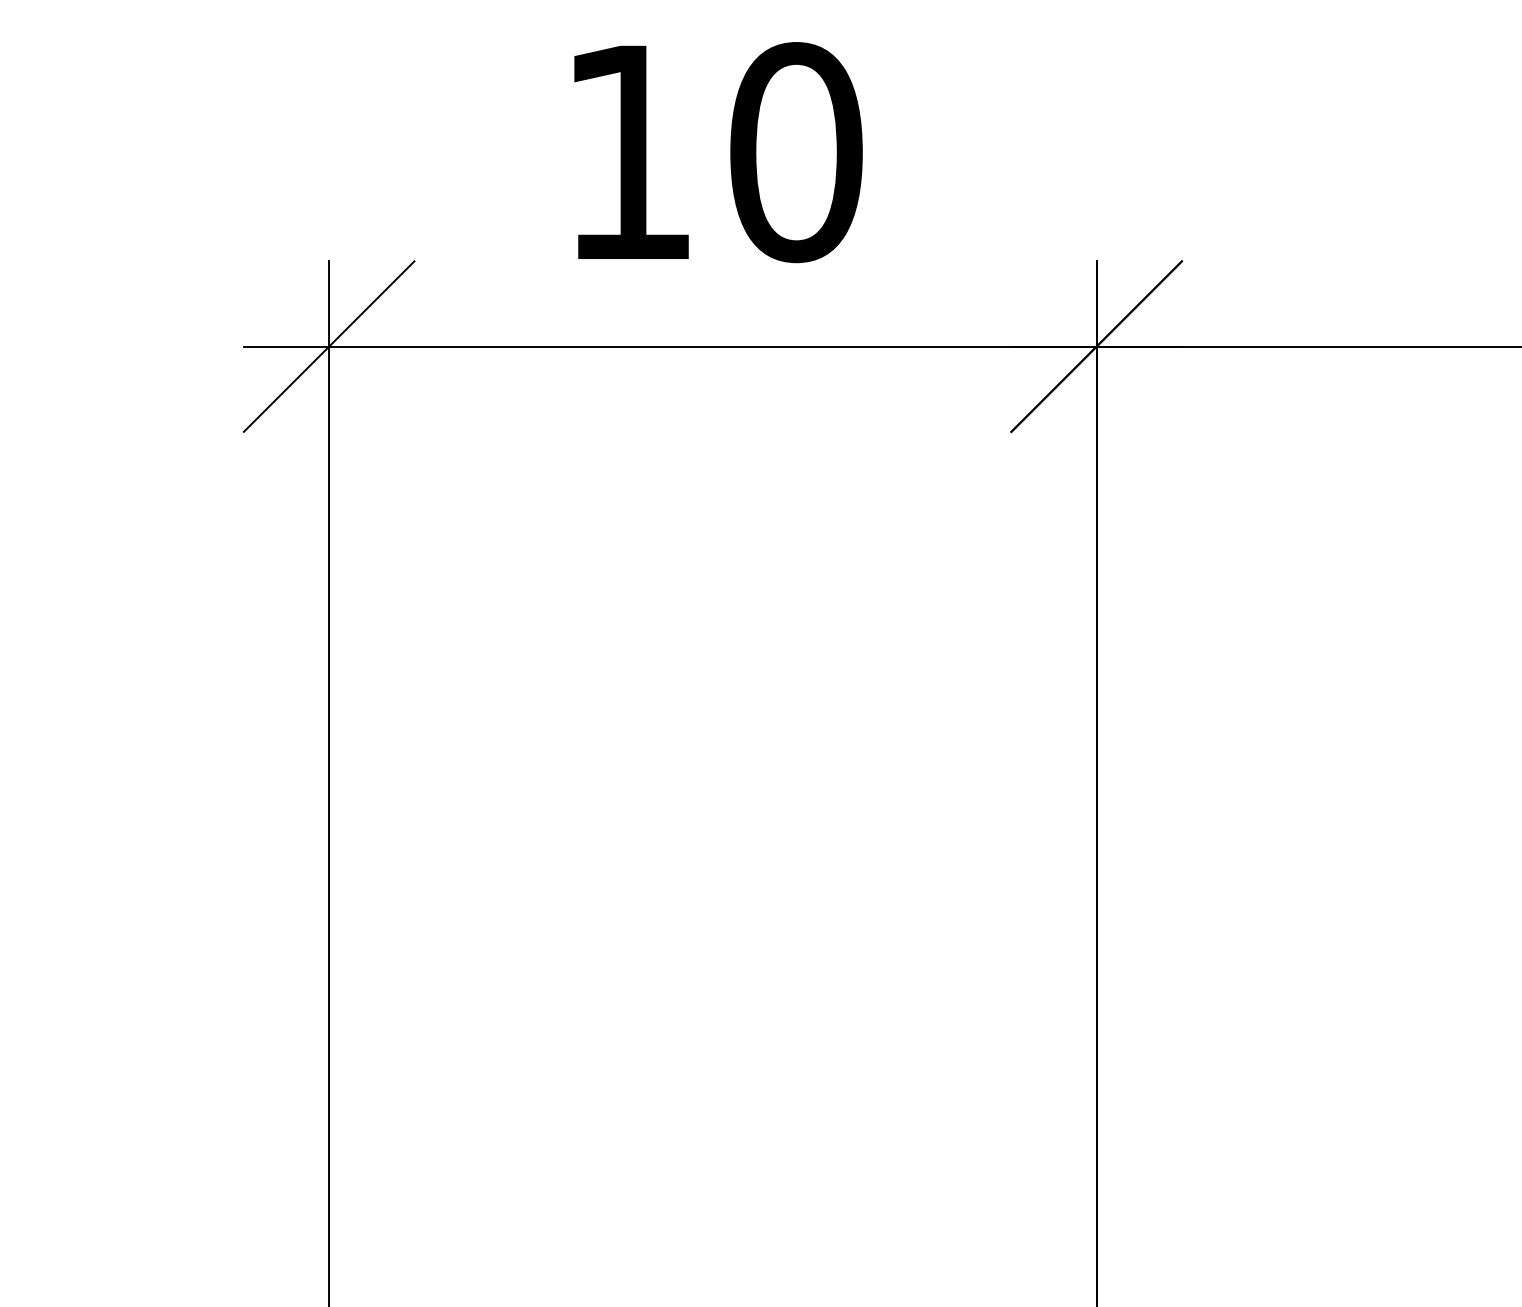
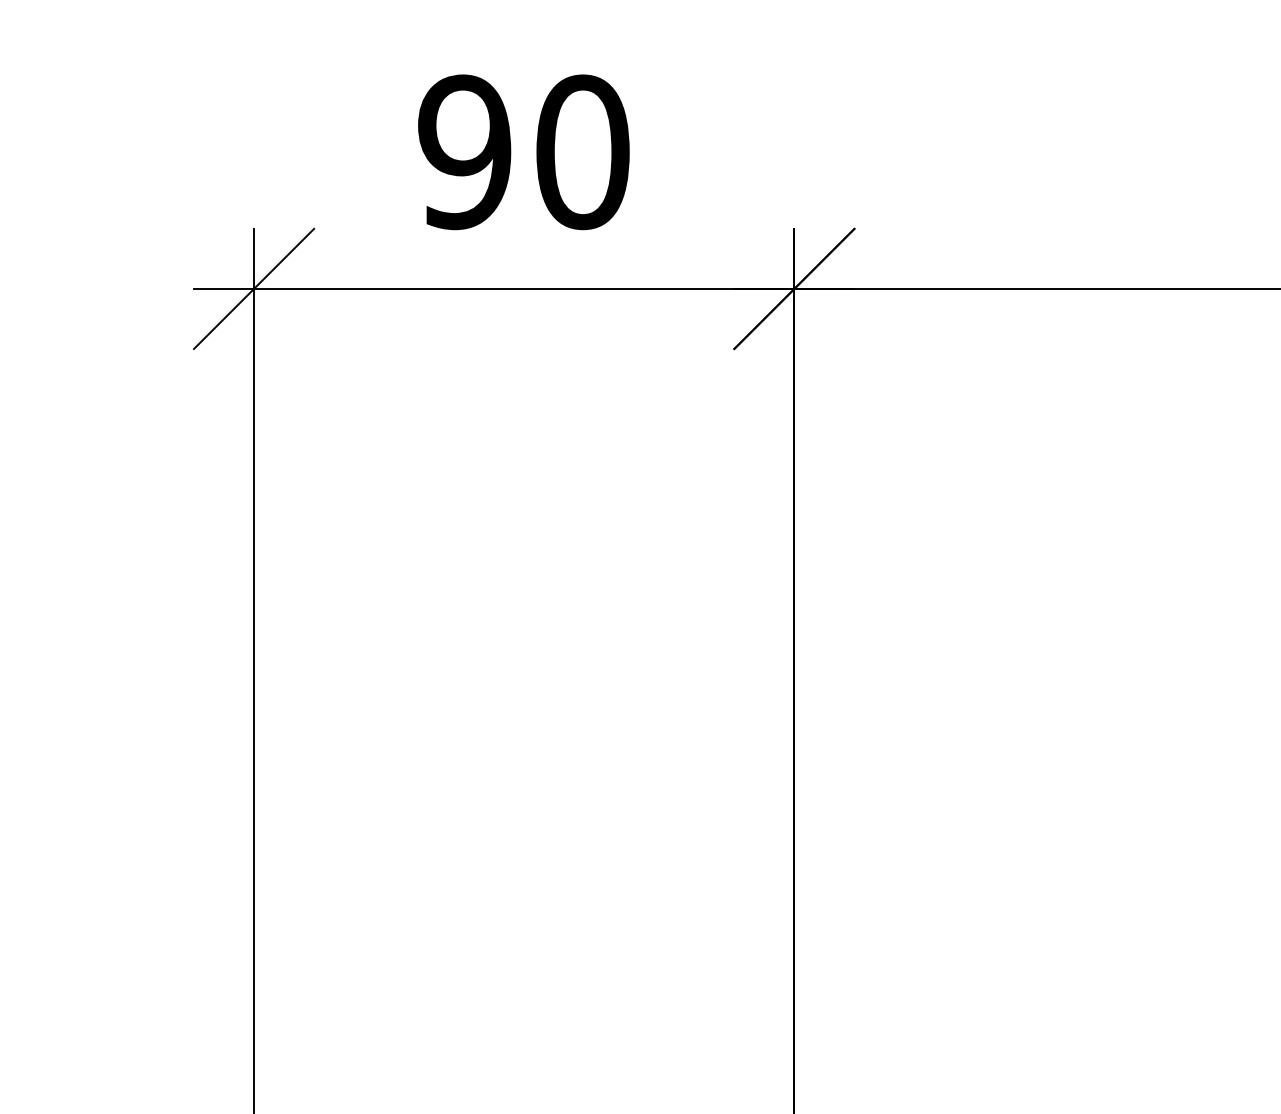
text: (628, 152) -> (464, 152), 10 -> 90

